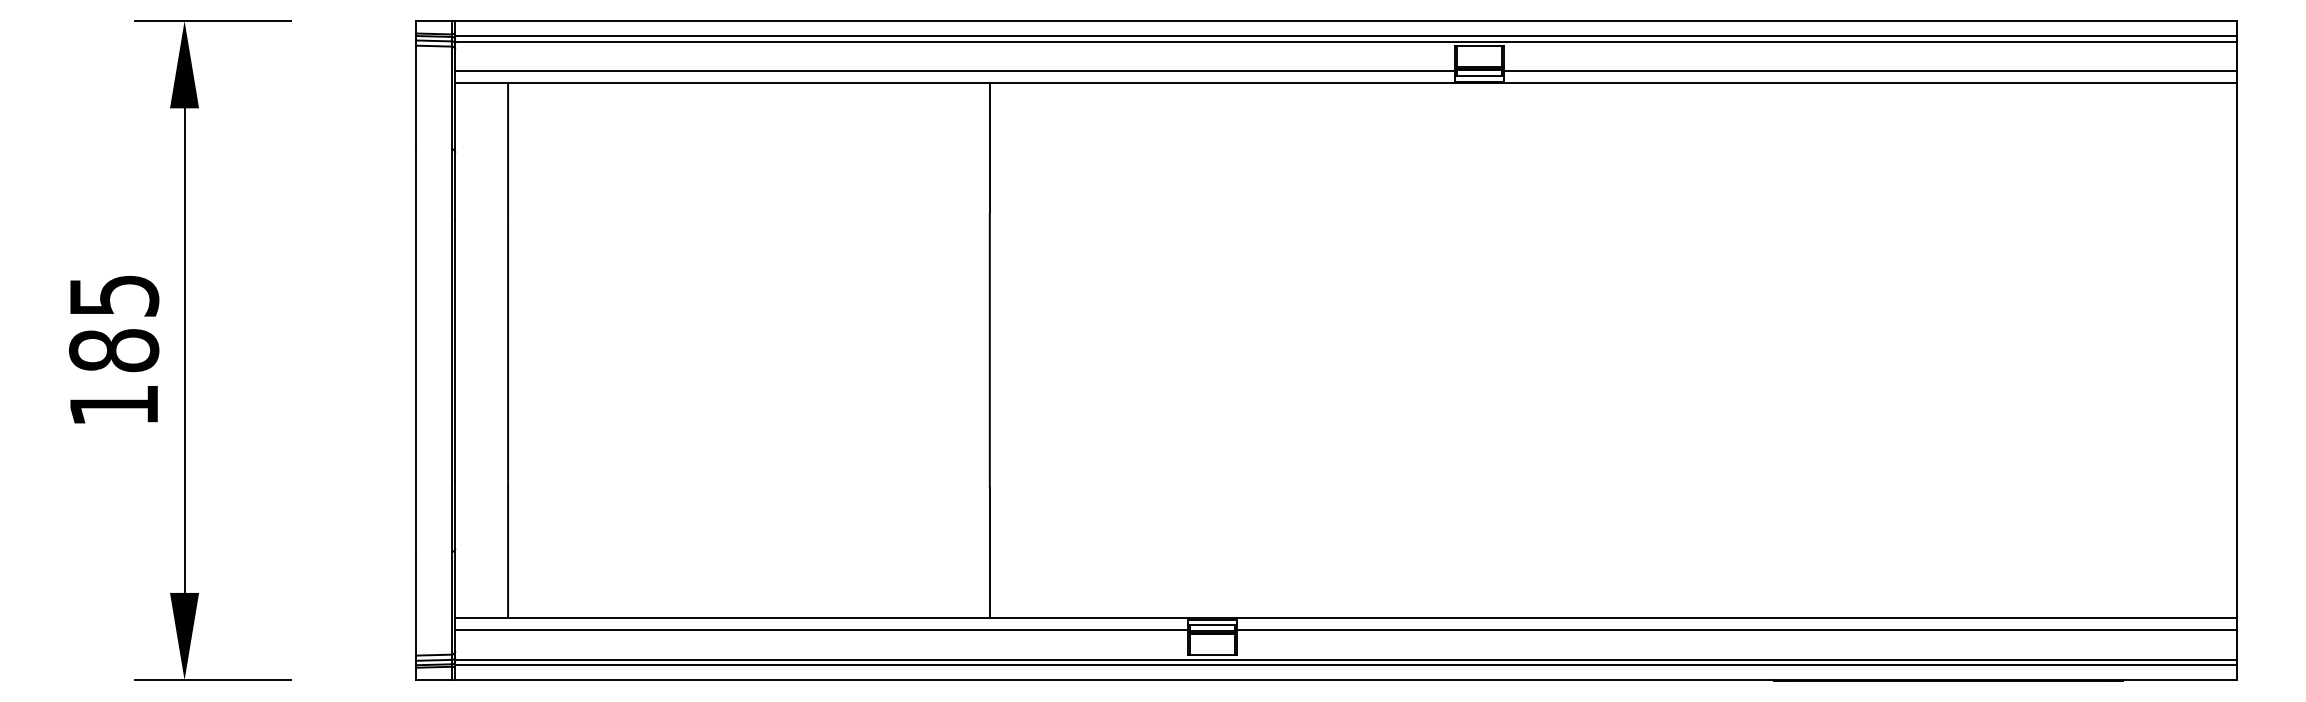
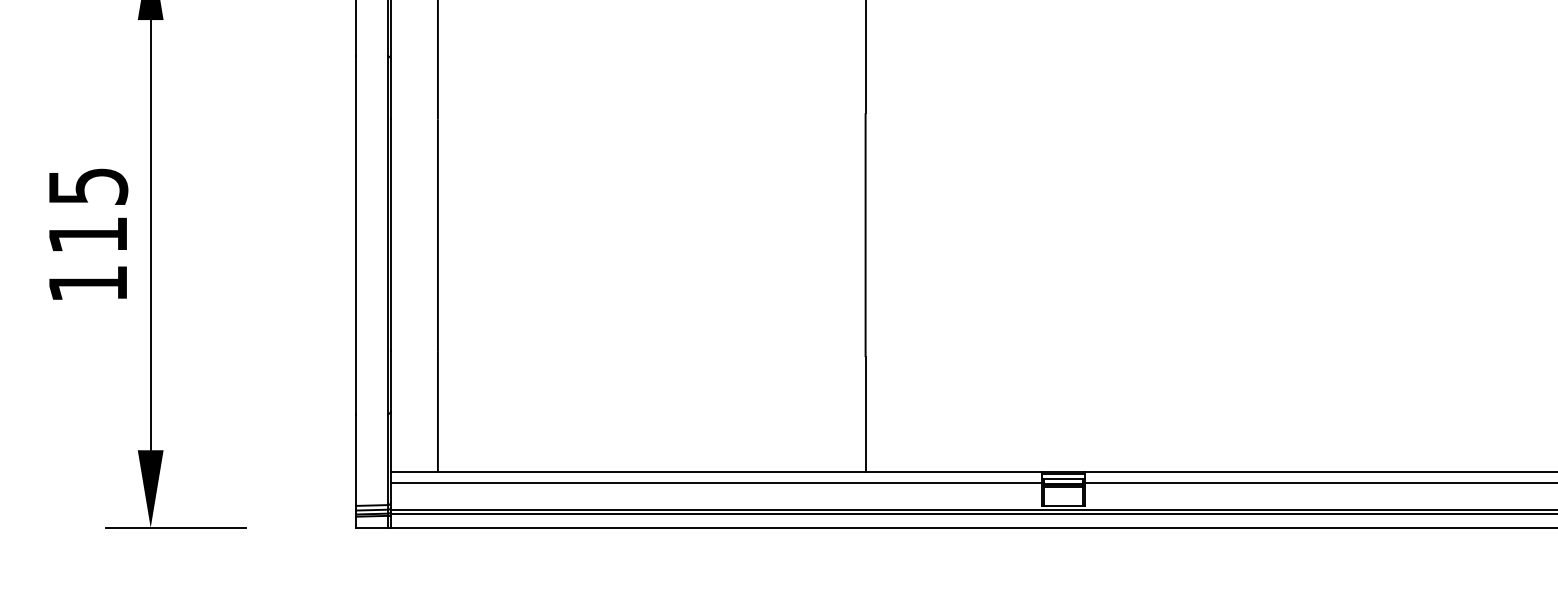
text: (114, 350) -> (88, 235), 185 -> 115

